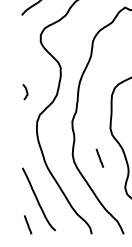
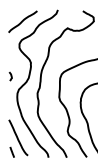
curve: (98, 156) -> (52, 113), removed

